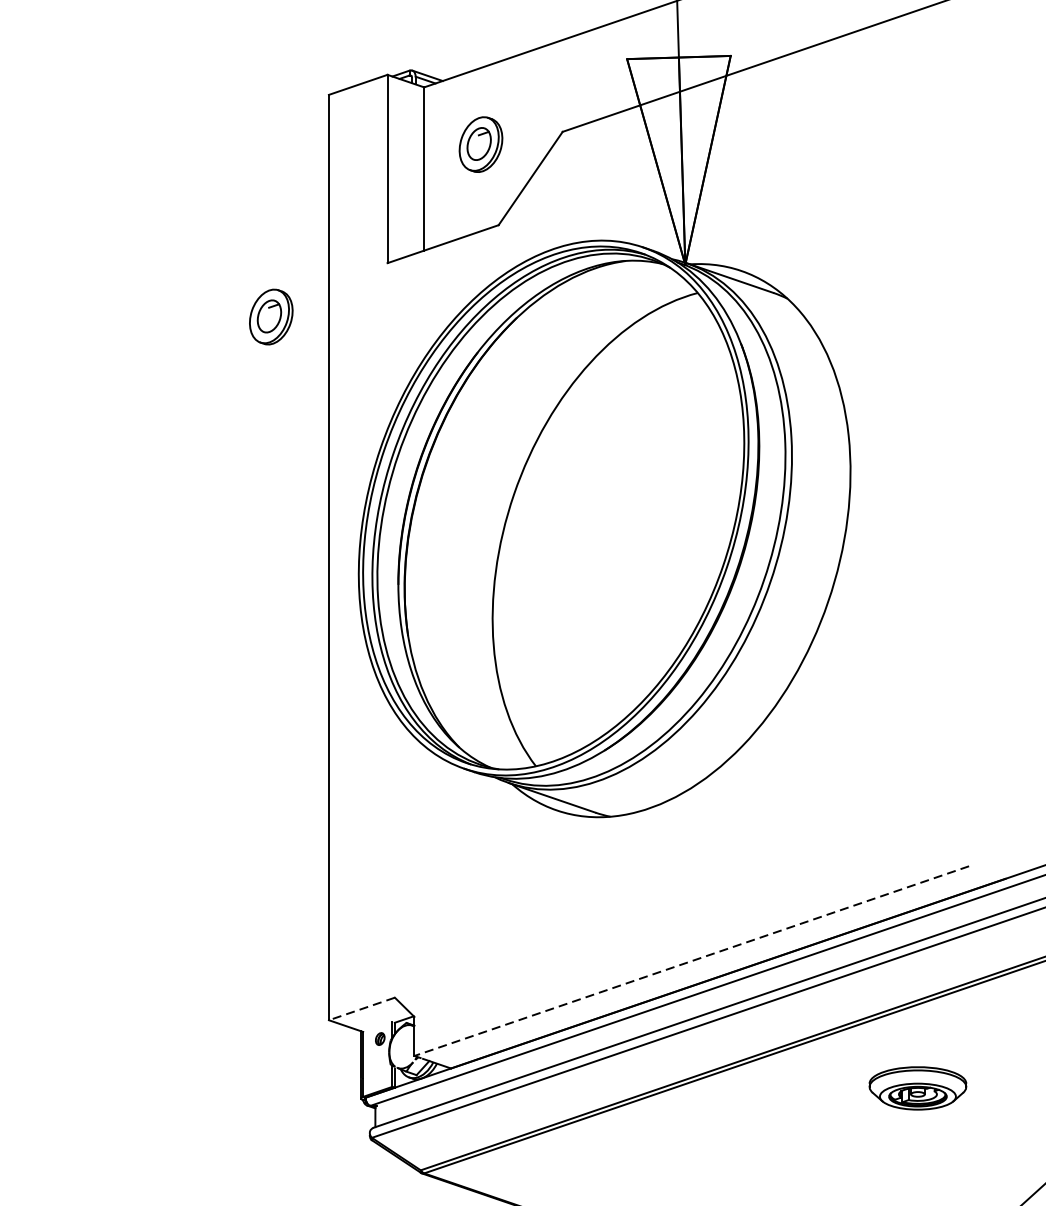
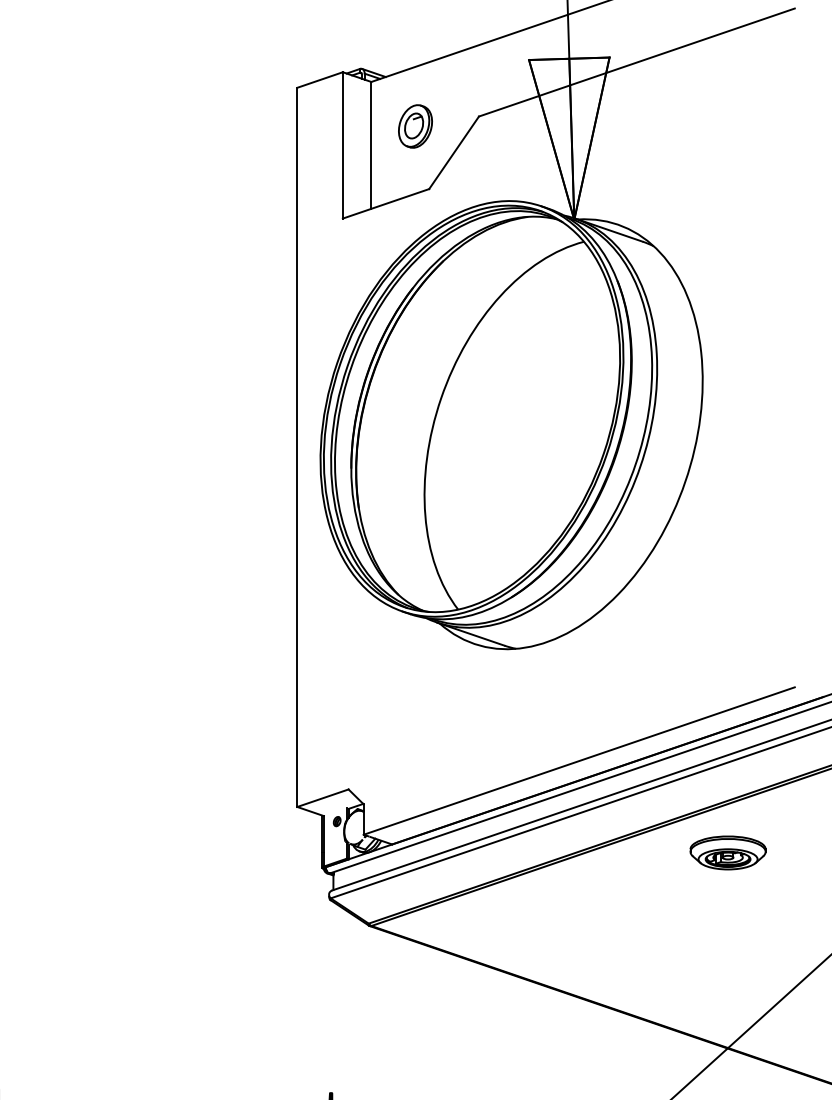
part: (271, 317) -> (252, 260), removed
line: (692, 961) -> (579, 761), dashed -> solid
line: (361, 1009) -> (322, 798), dashed -> solid
part: (917, 1087) -> (727, 852), moved

